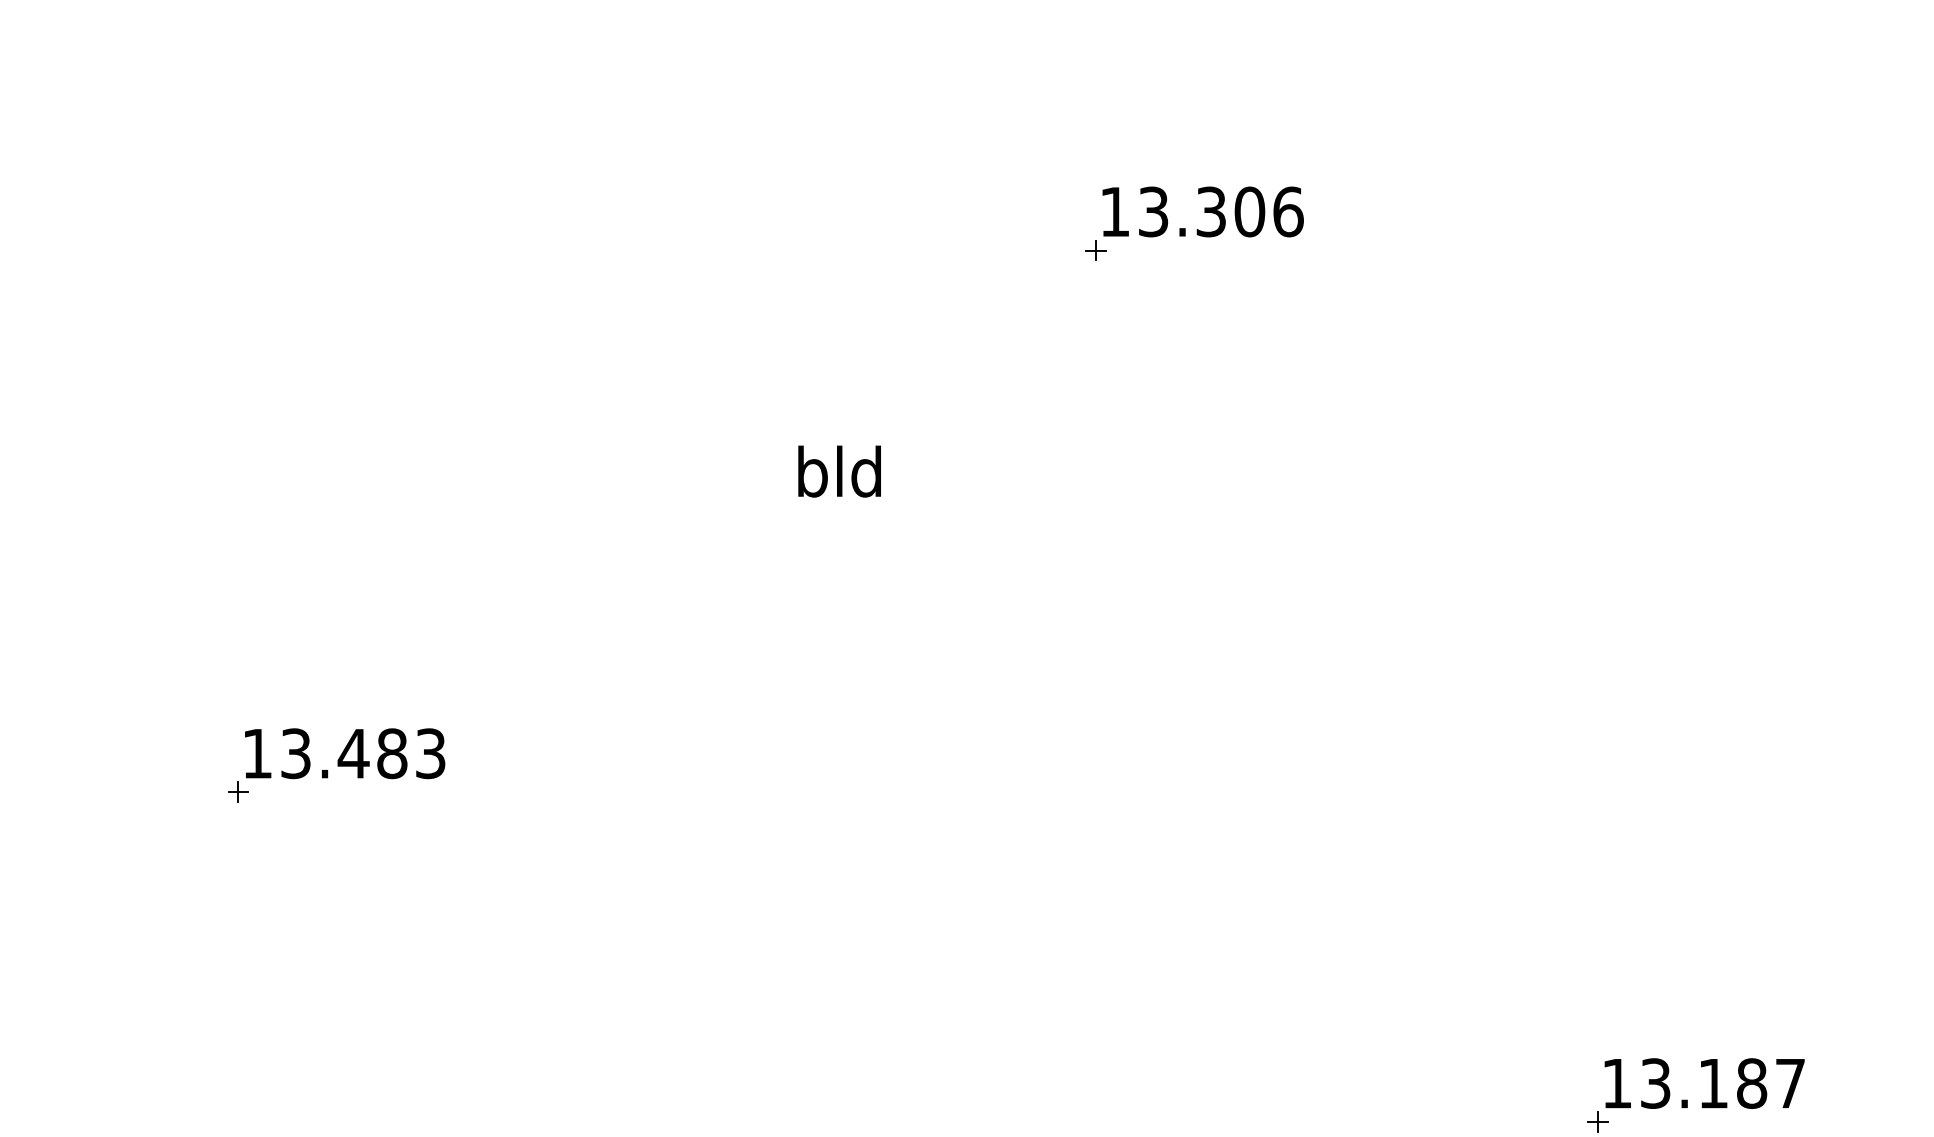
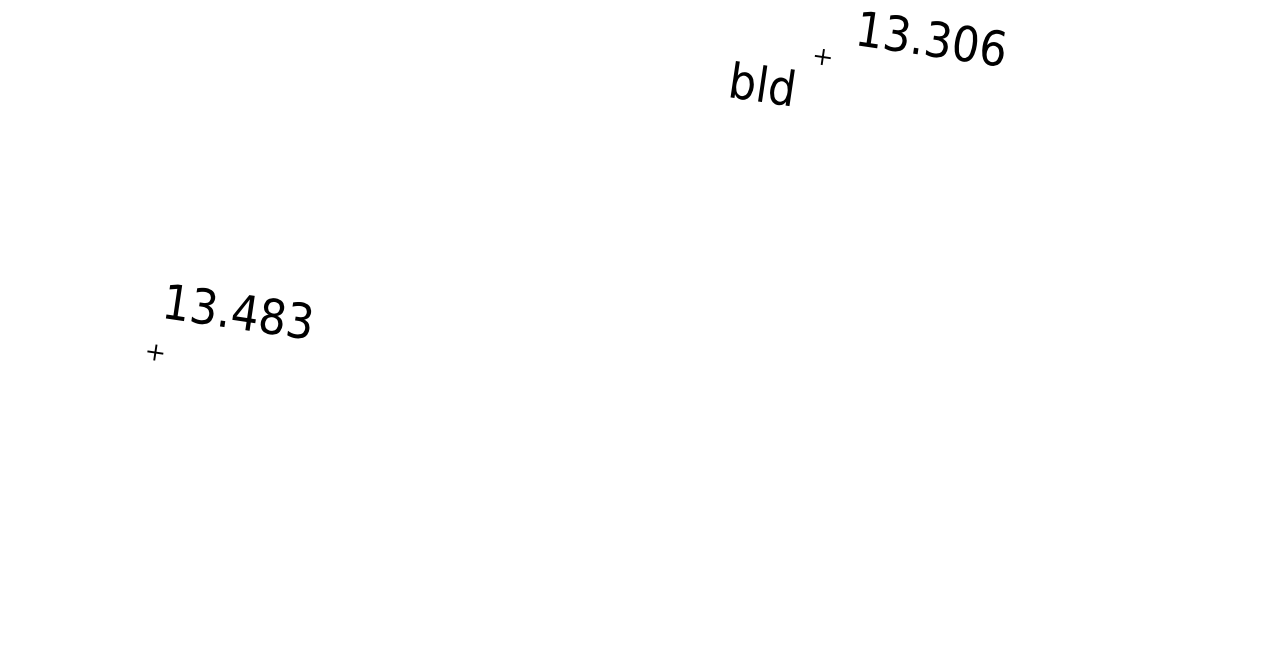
text: (1202, 211) -> (932, 38), moved
text: (839, 471) -> (762, 83), moved
text: (345, 753) -> (239, 311), moved

